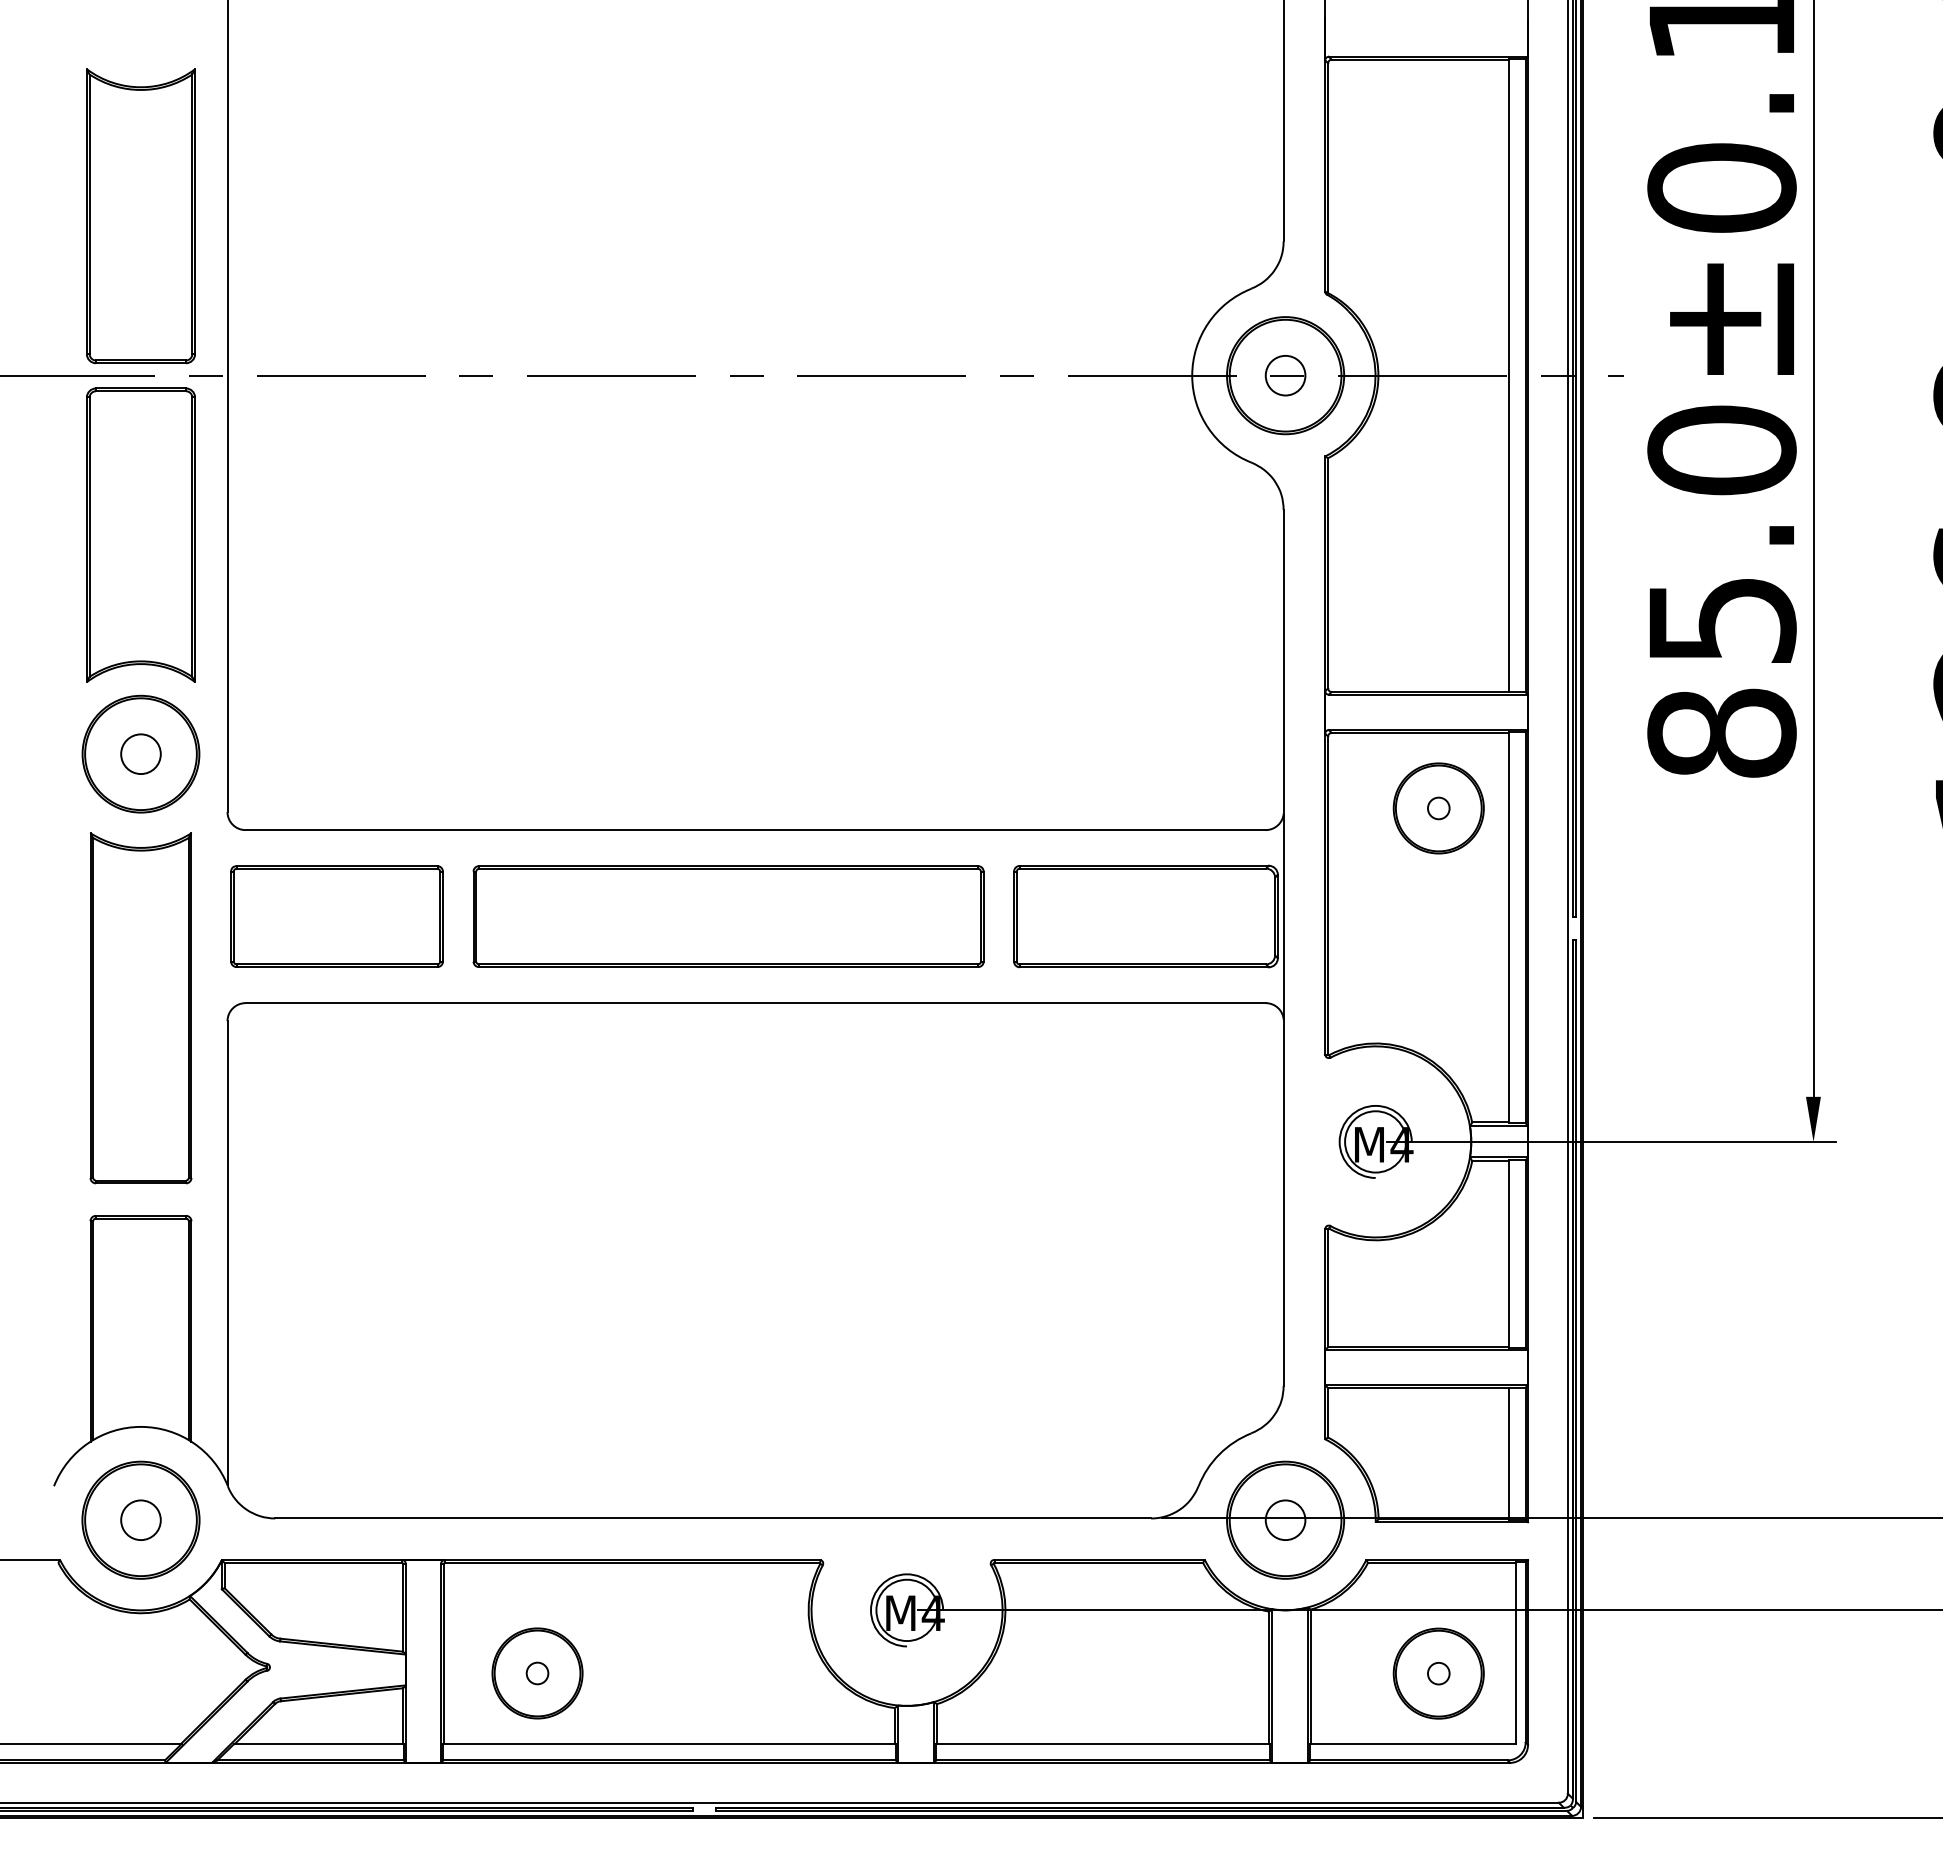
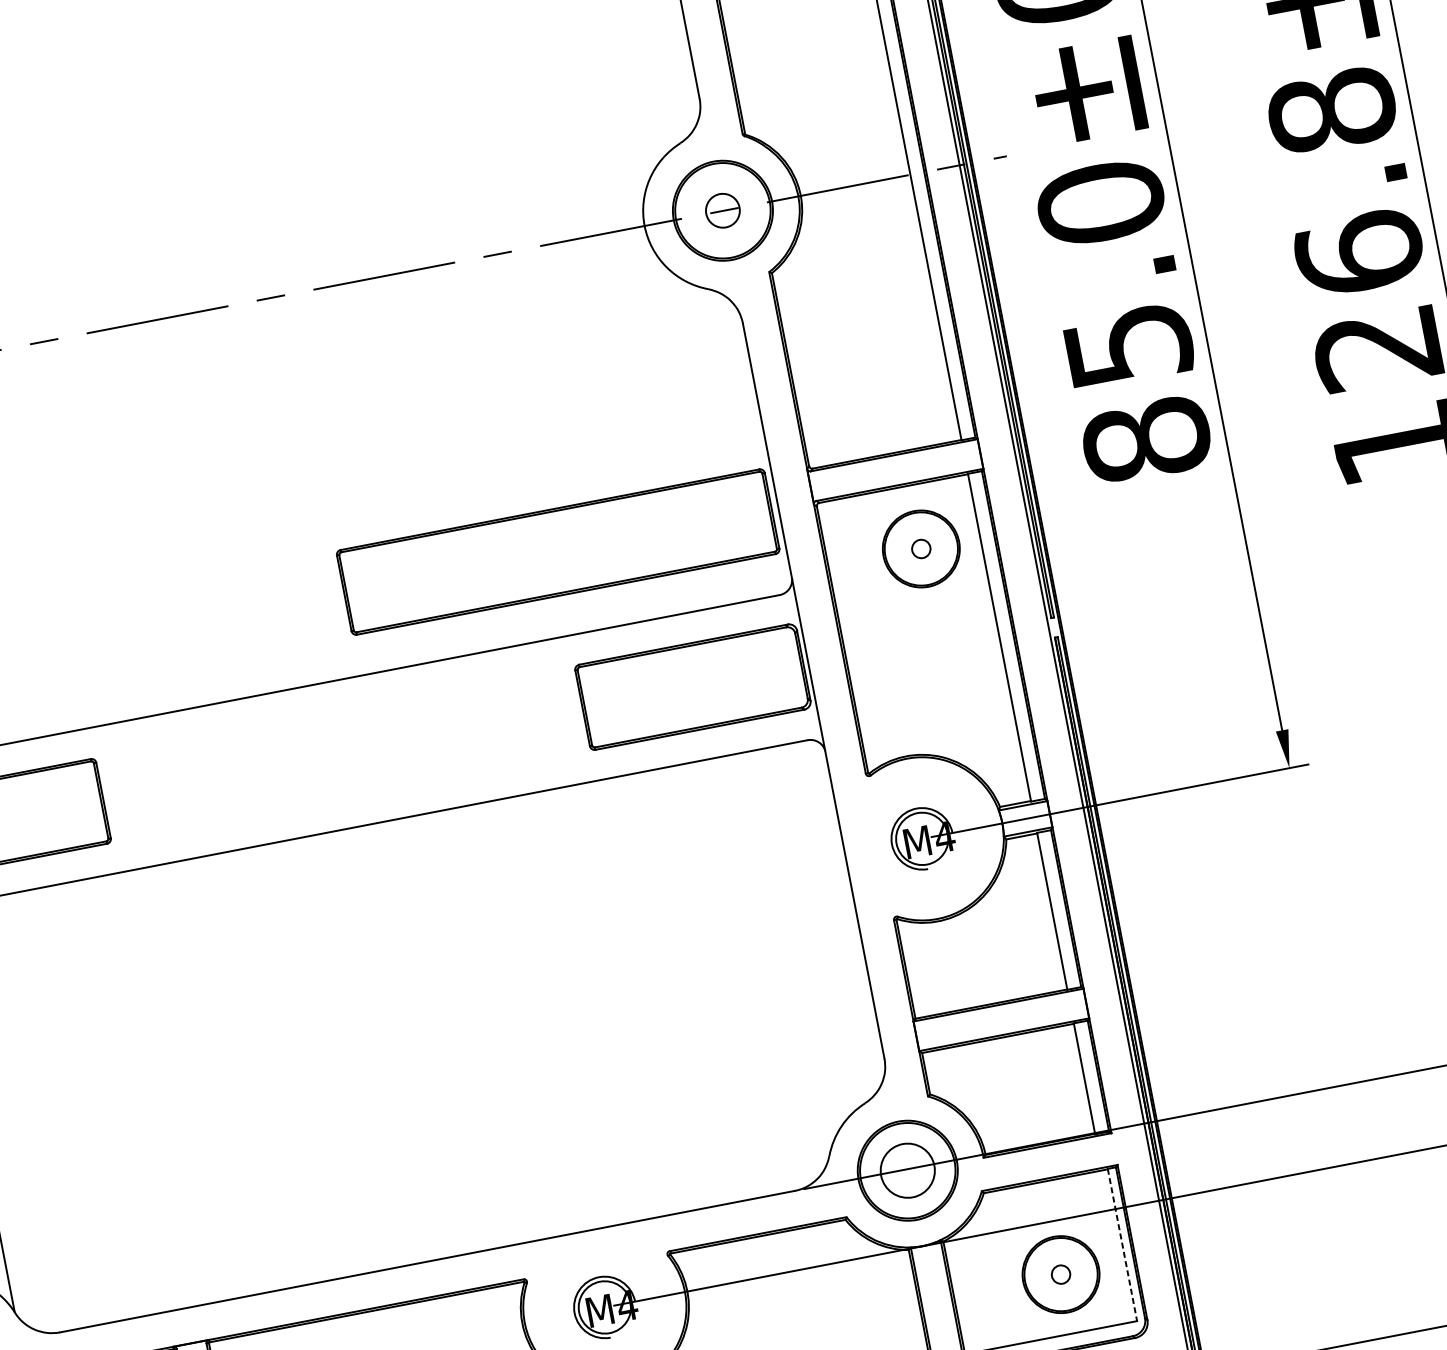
part: (728, 916) -> (558, 552), moved
circle: (1285, 1520) -> (907, 1170), size x1.6
line: (1515, 1653) -> (1122, 1245), solid -> dashed

